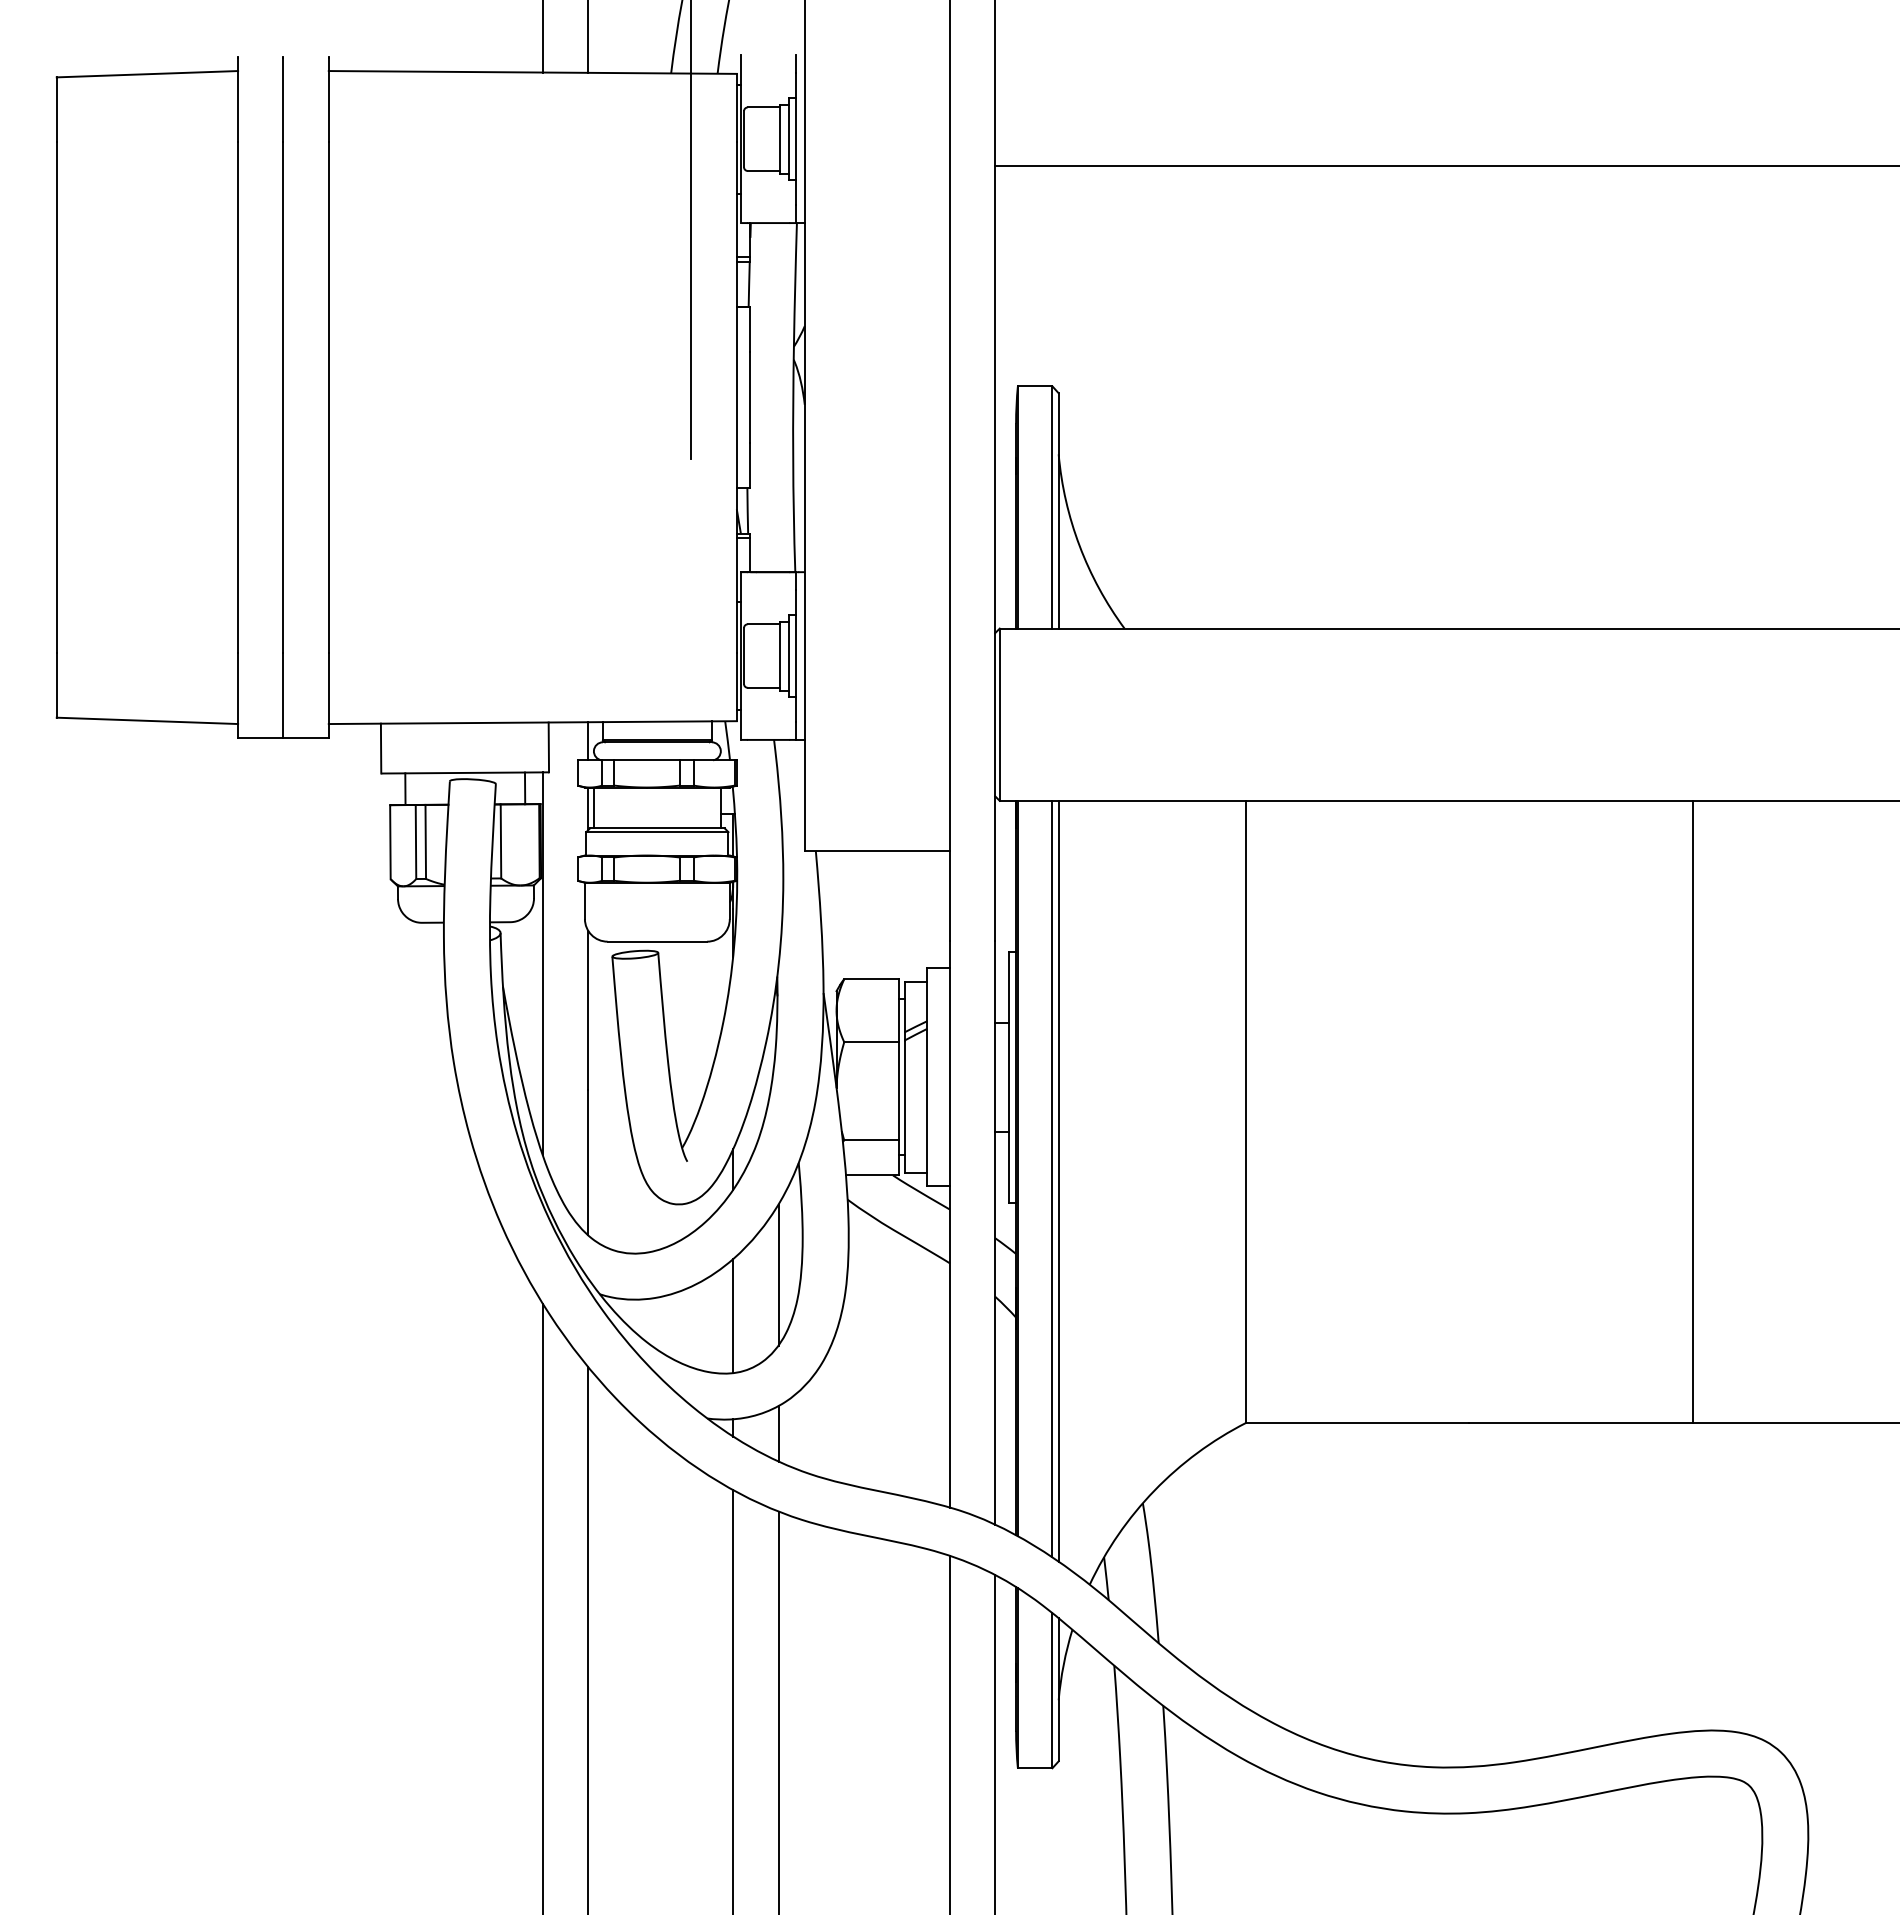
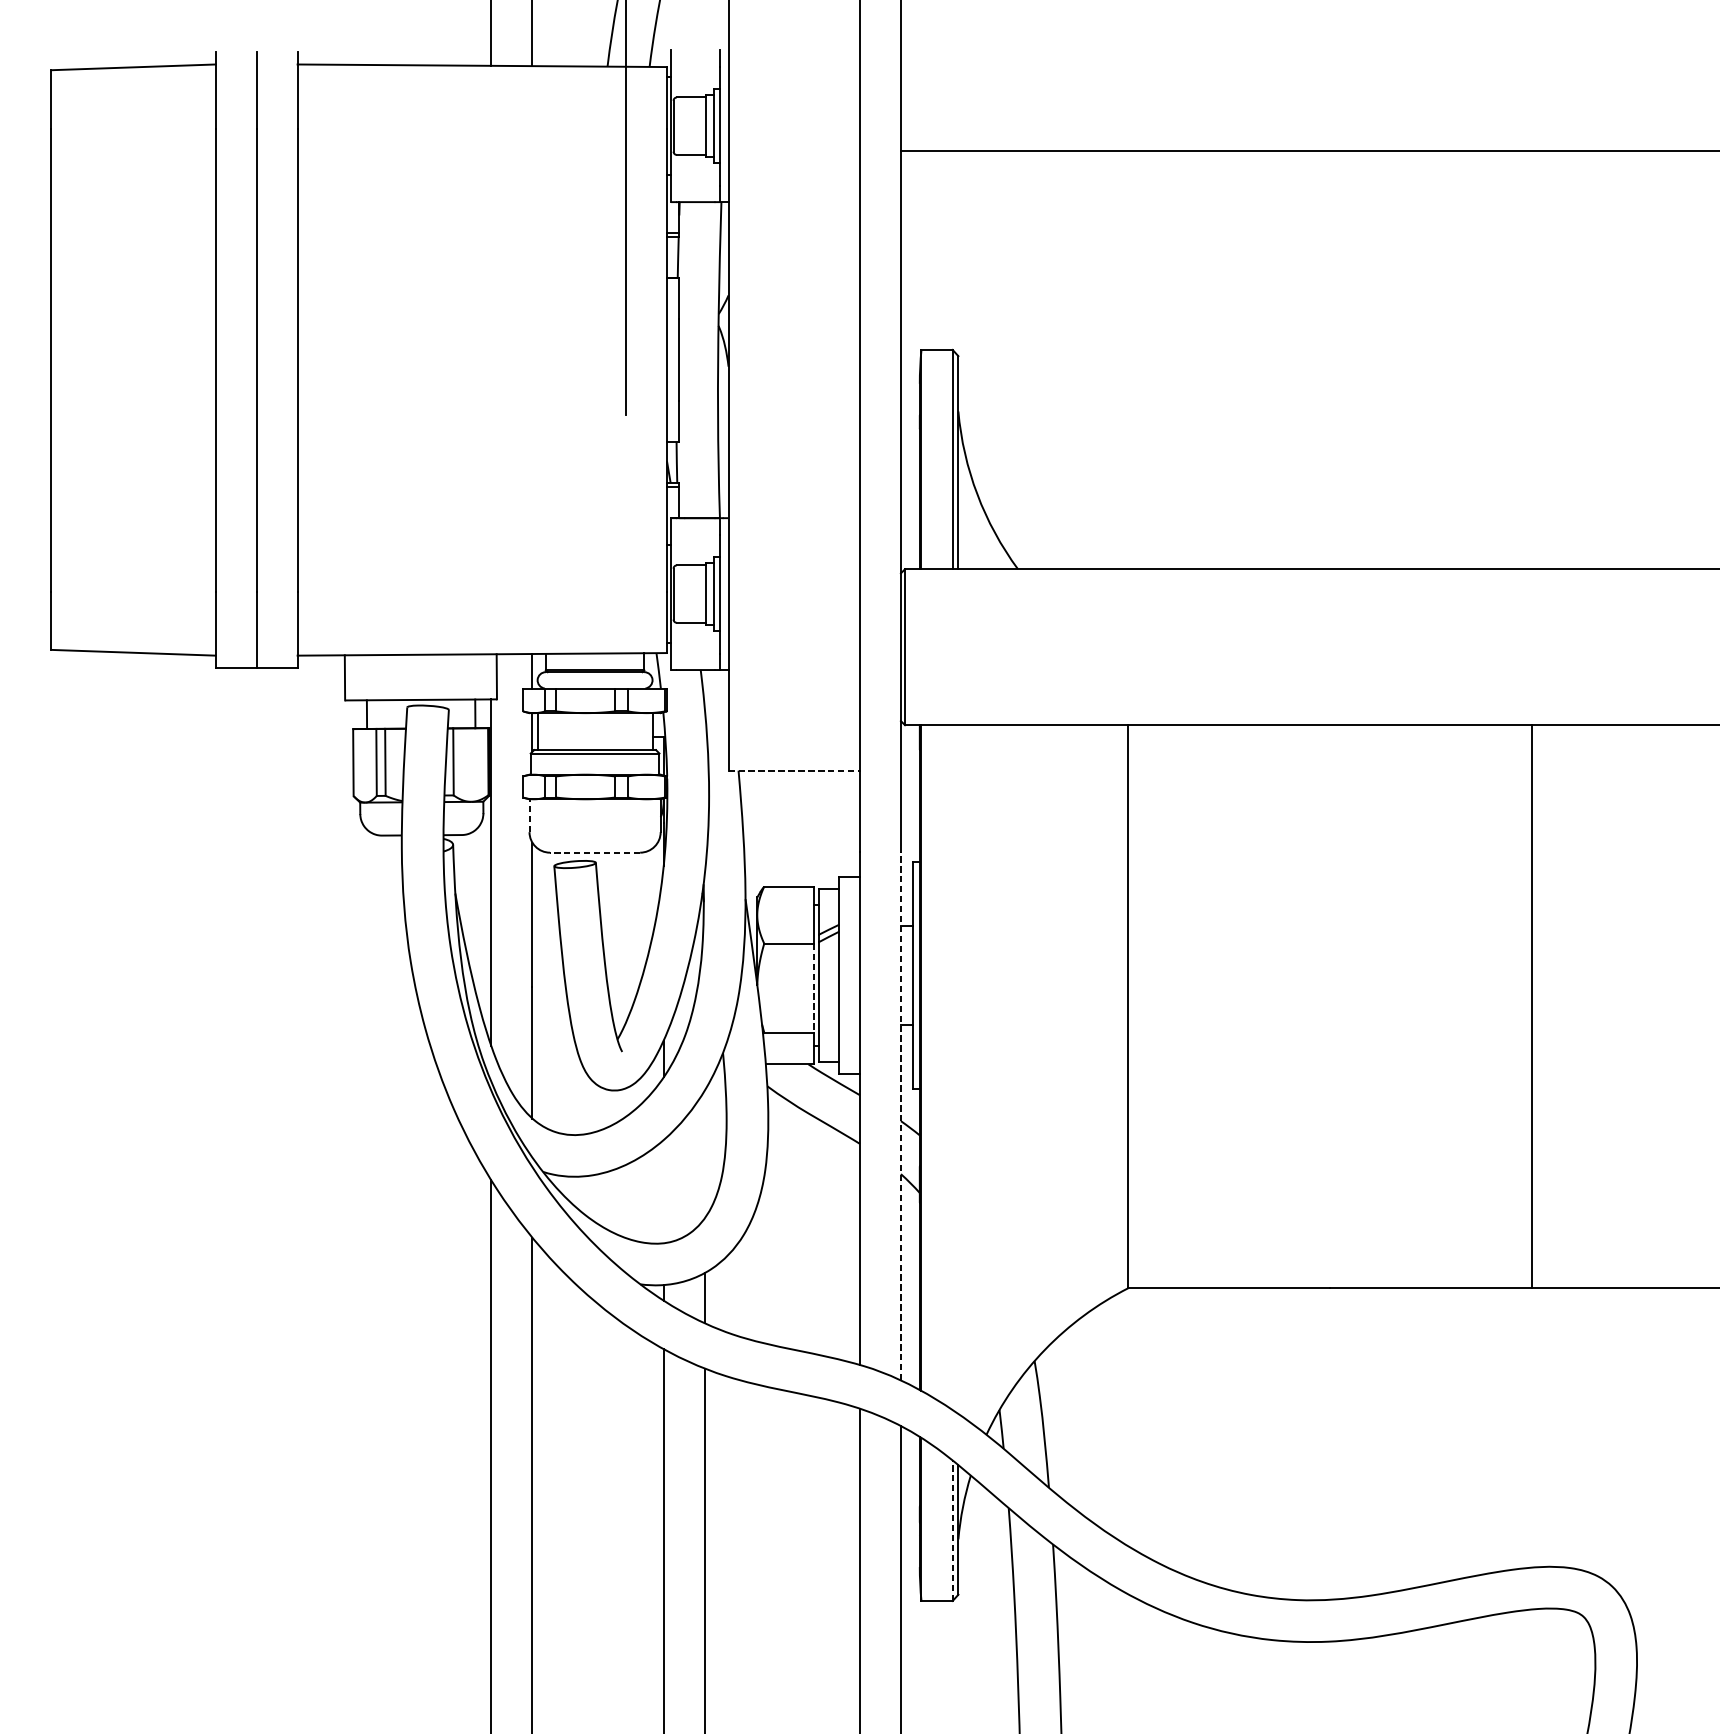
line: (877, 851) -> (794, 771), solid -> dashed
line: (584, 900) -> (529, 815), solid -> dashed
line: (657, 941) -> (595, 852), solid -> dashed
line: (899, 1091) -> (814, 988), solid -> dashed
line: (1052, 1178) -> (952, 1067), removed
line: (1058, 1180) -> (958, 1068), removed
line: (995, 1233) -> (901, 1116), solid -> dashed
line: (778, 1274) -> (704, 1153), removed
line: (733, 1316) -> (664, 1192), removed
line: (1052, 1690) -> (952, 1530), solid -> dashed

